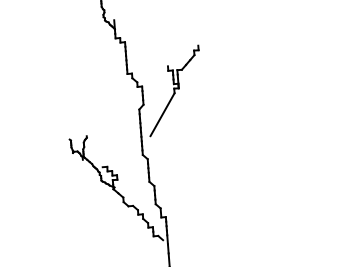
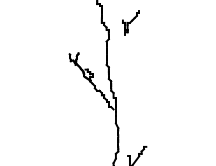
line: (162, 113) -> (118, 44), removed

